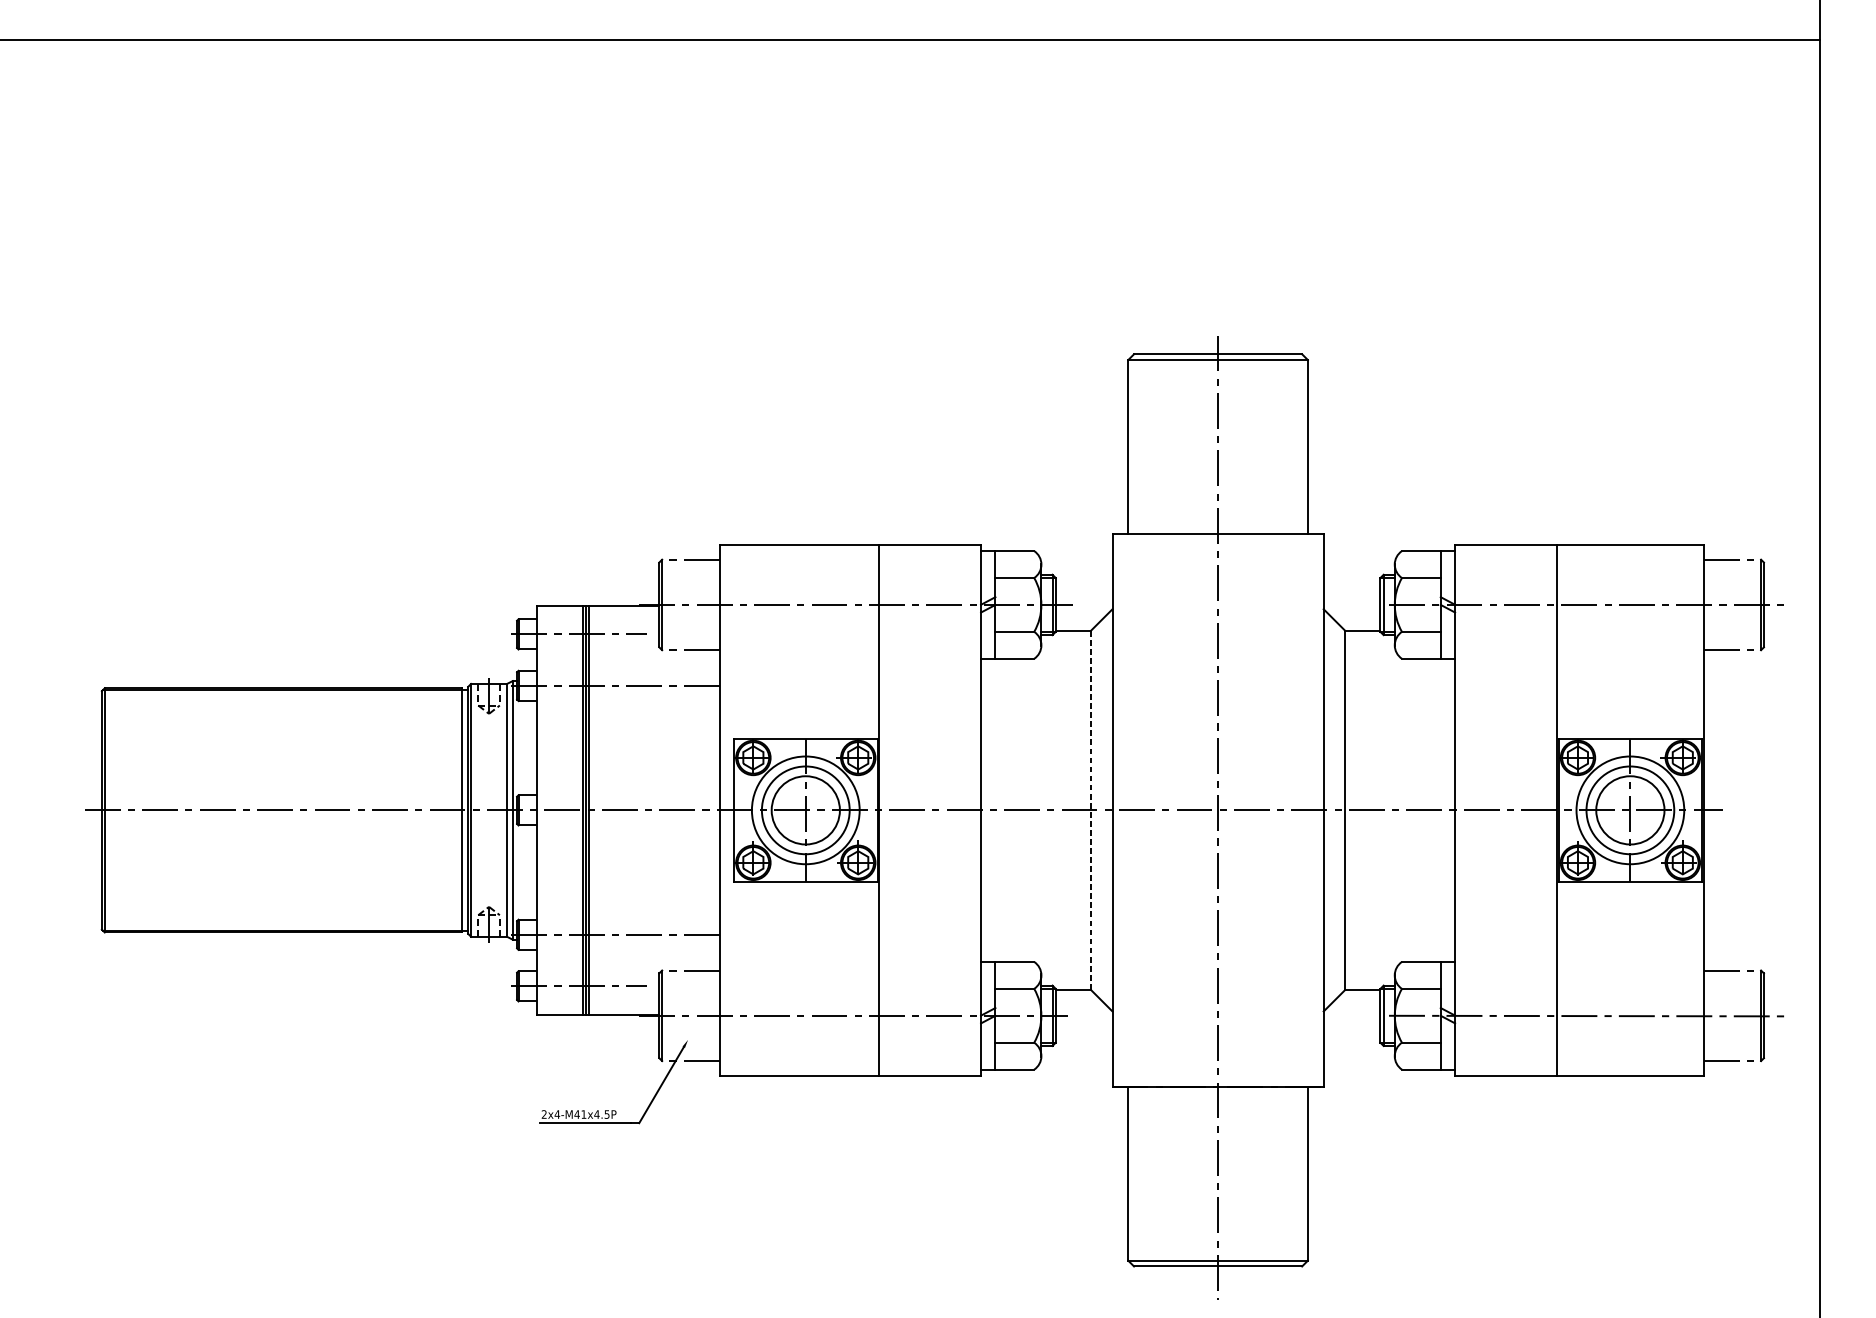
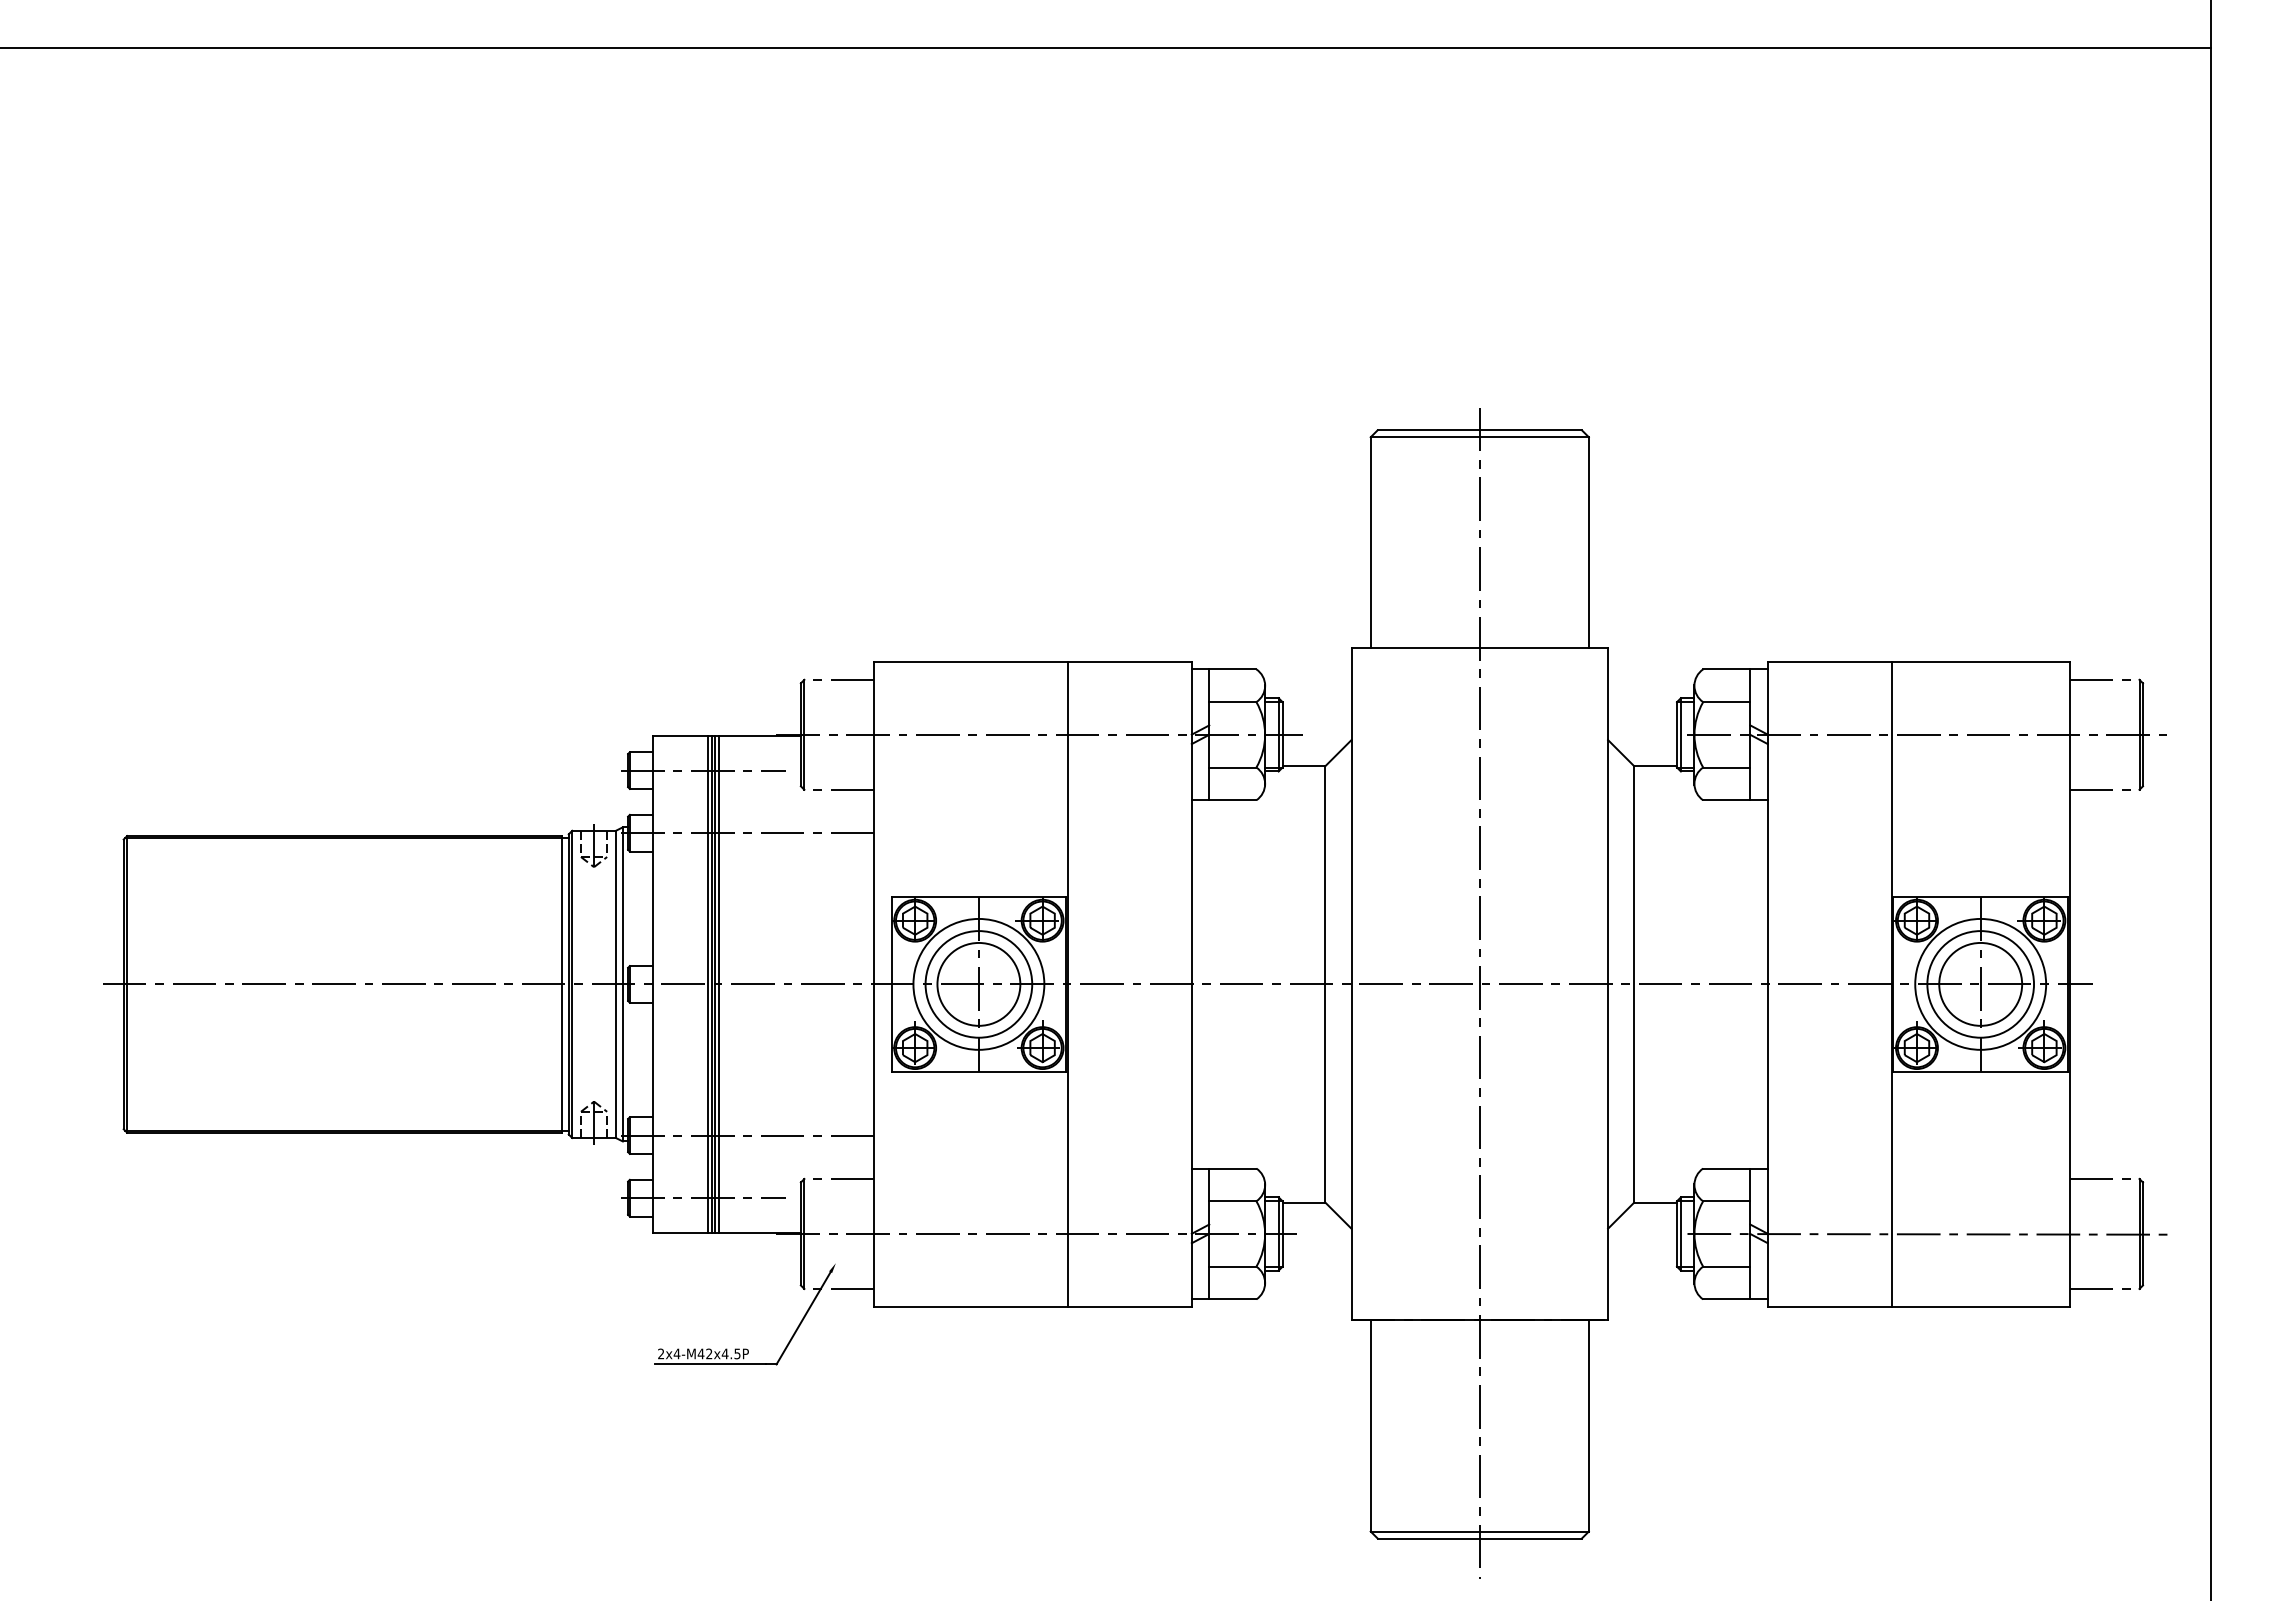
line: (591, 810) -> (718, 984), added
line: (1091, 810) -> (1325, 984), dashed -> solid
text: (584, 1114) -> (709, 1353), 2x4-M41x4.5P -> 2x4-M42x4.5P

